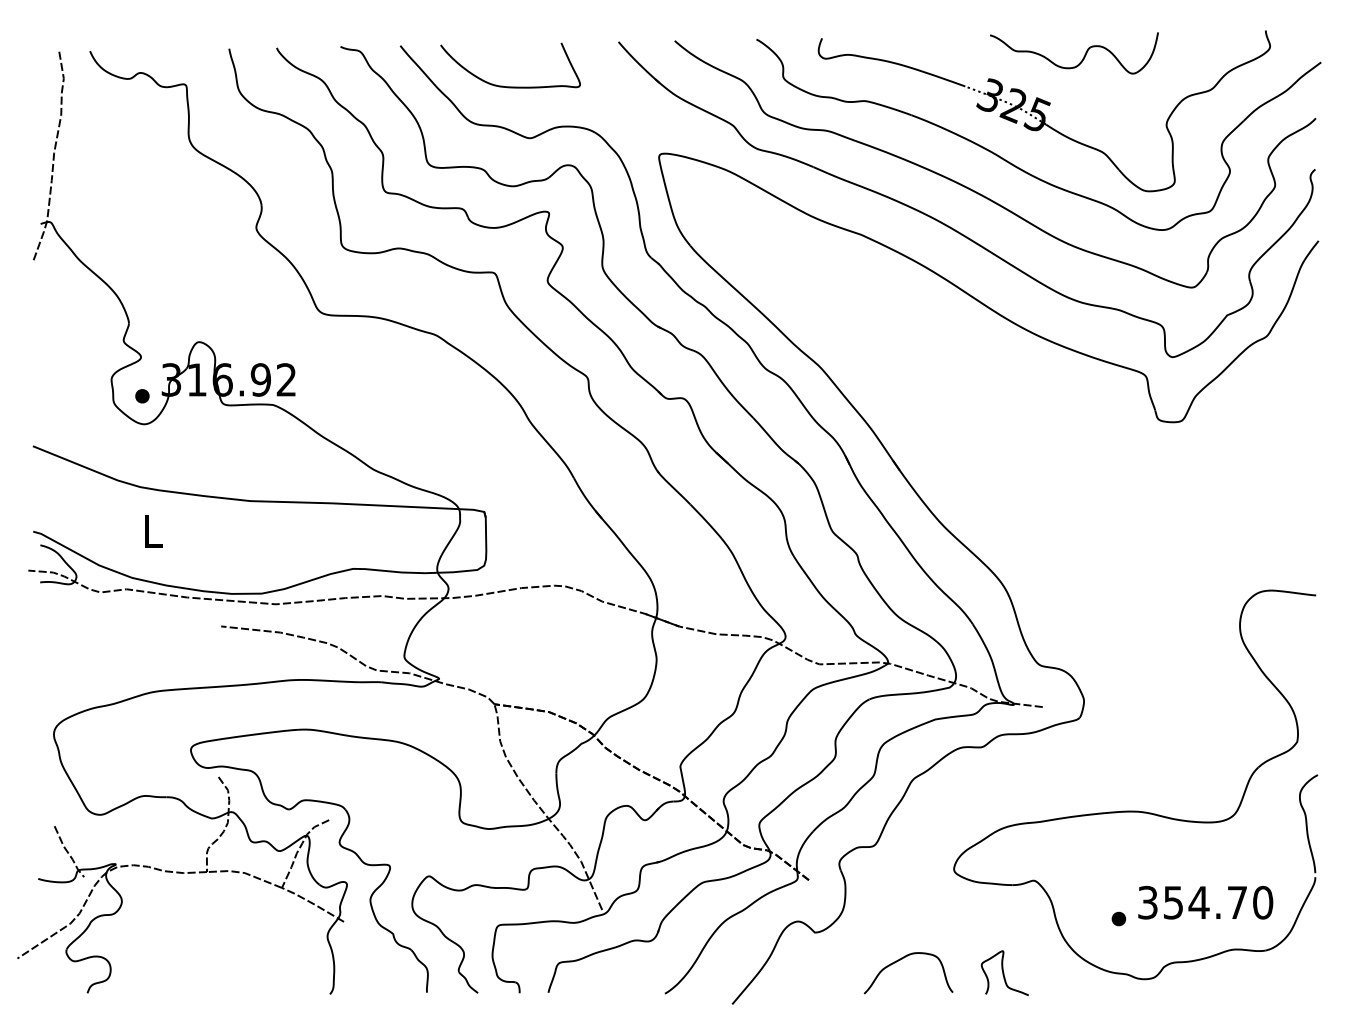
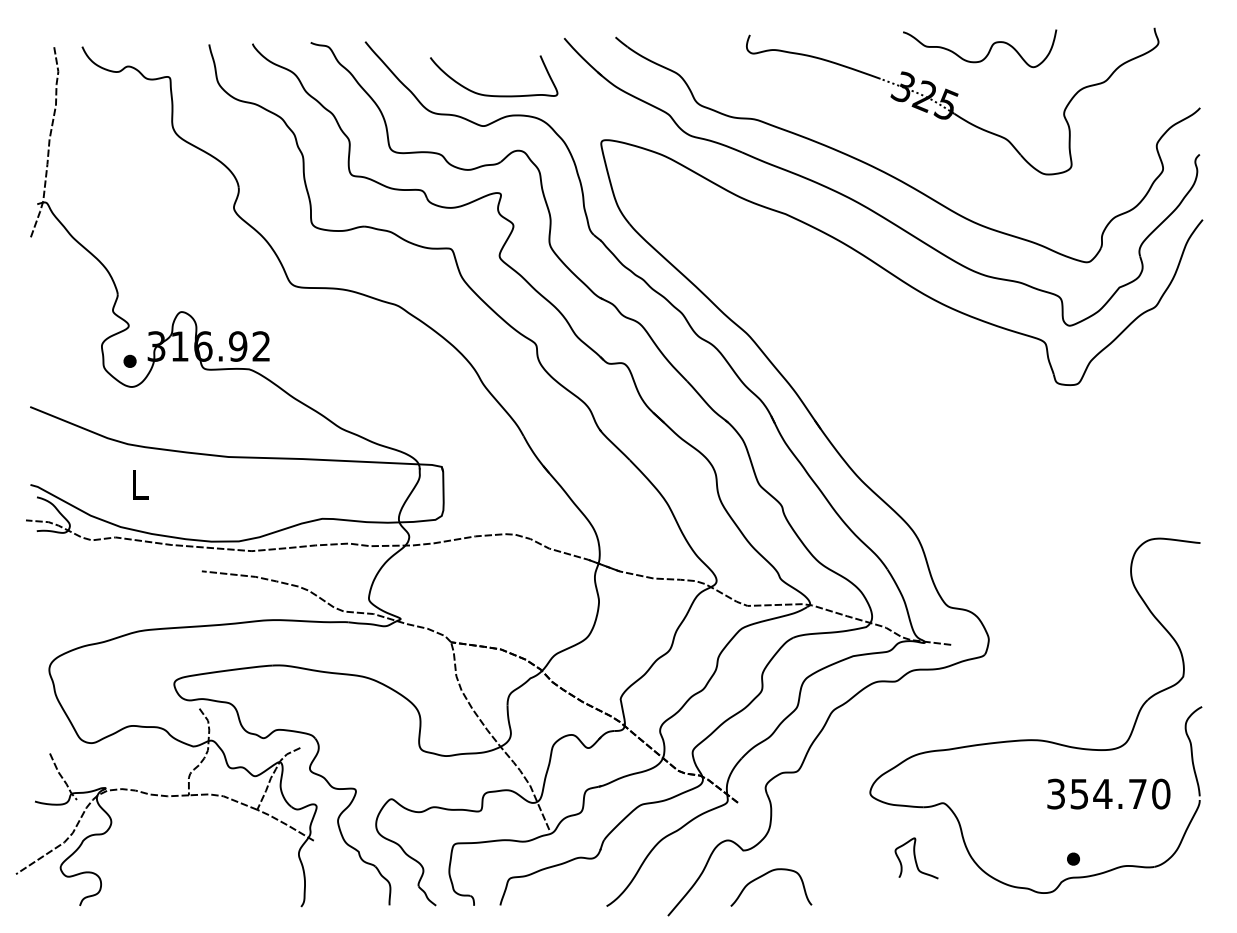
curve: (510, 86) -> (494, 95), moved
part: (1021, 168) -> (931, 153), removed
text: (1205, 902) -> (1108, 793), moved
part: (1118, 918) -> (1073, 858), moved
curve: (902, 959) -> (765, 875), moved
curve: (1004, 972) -> (916, 857), moved

